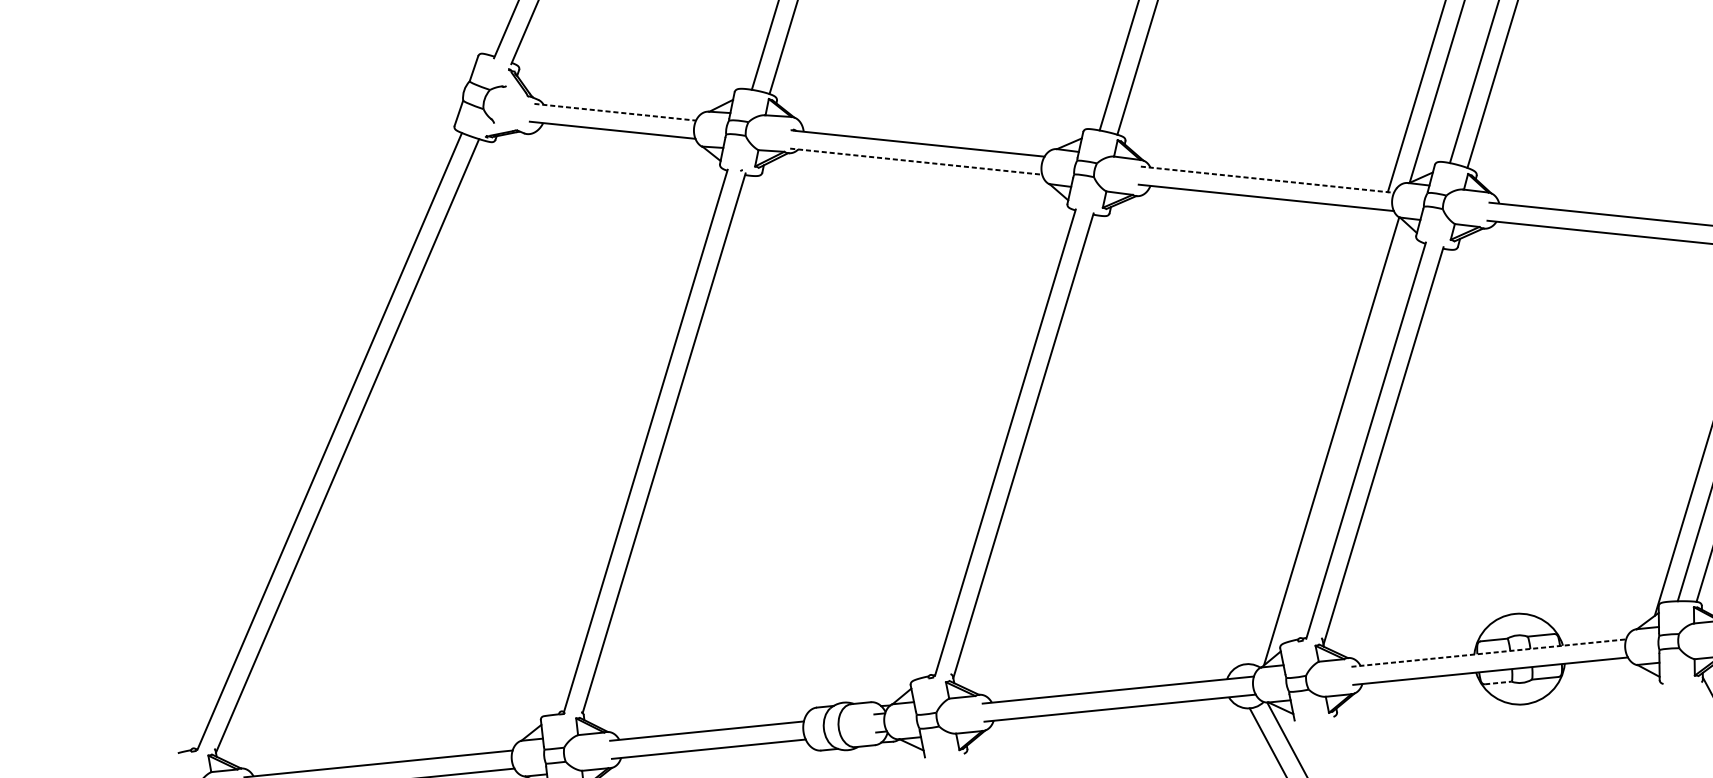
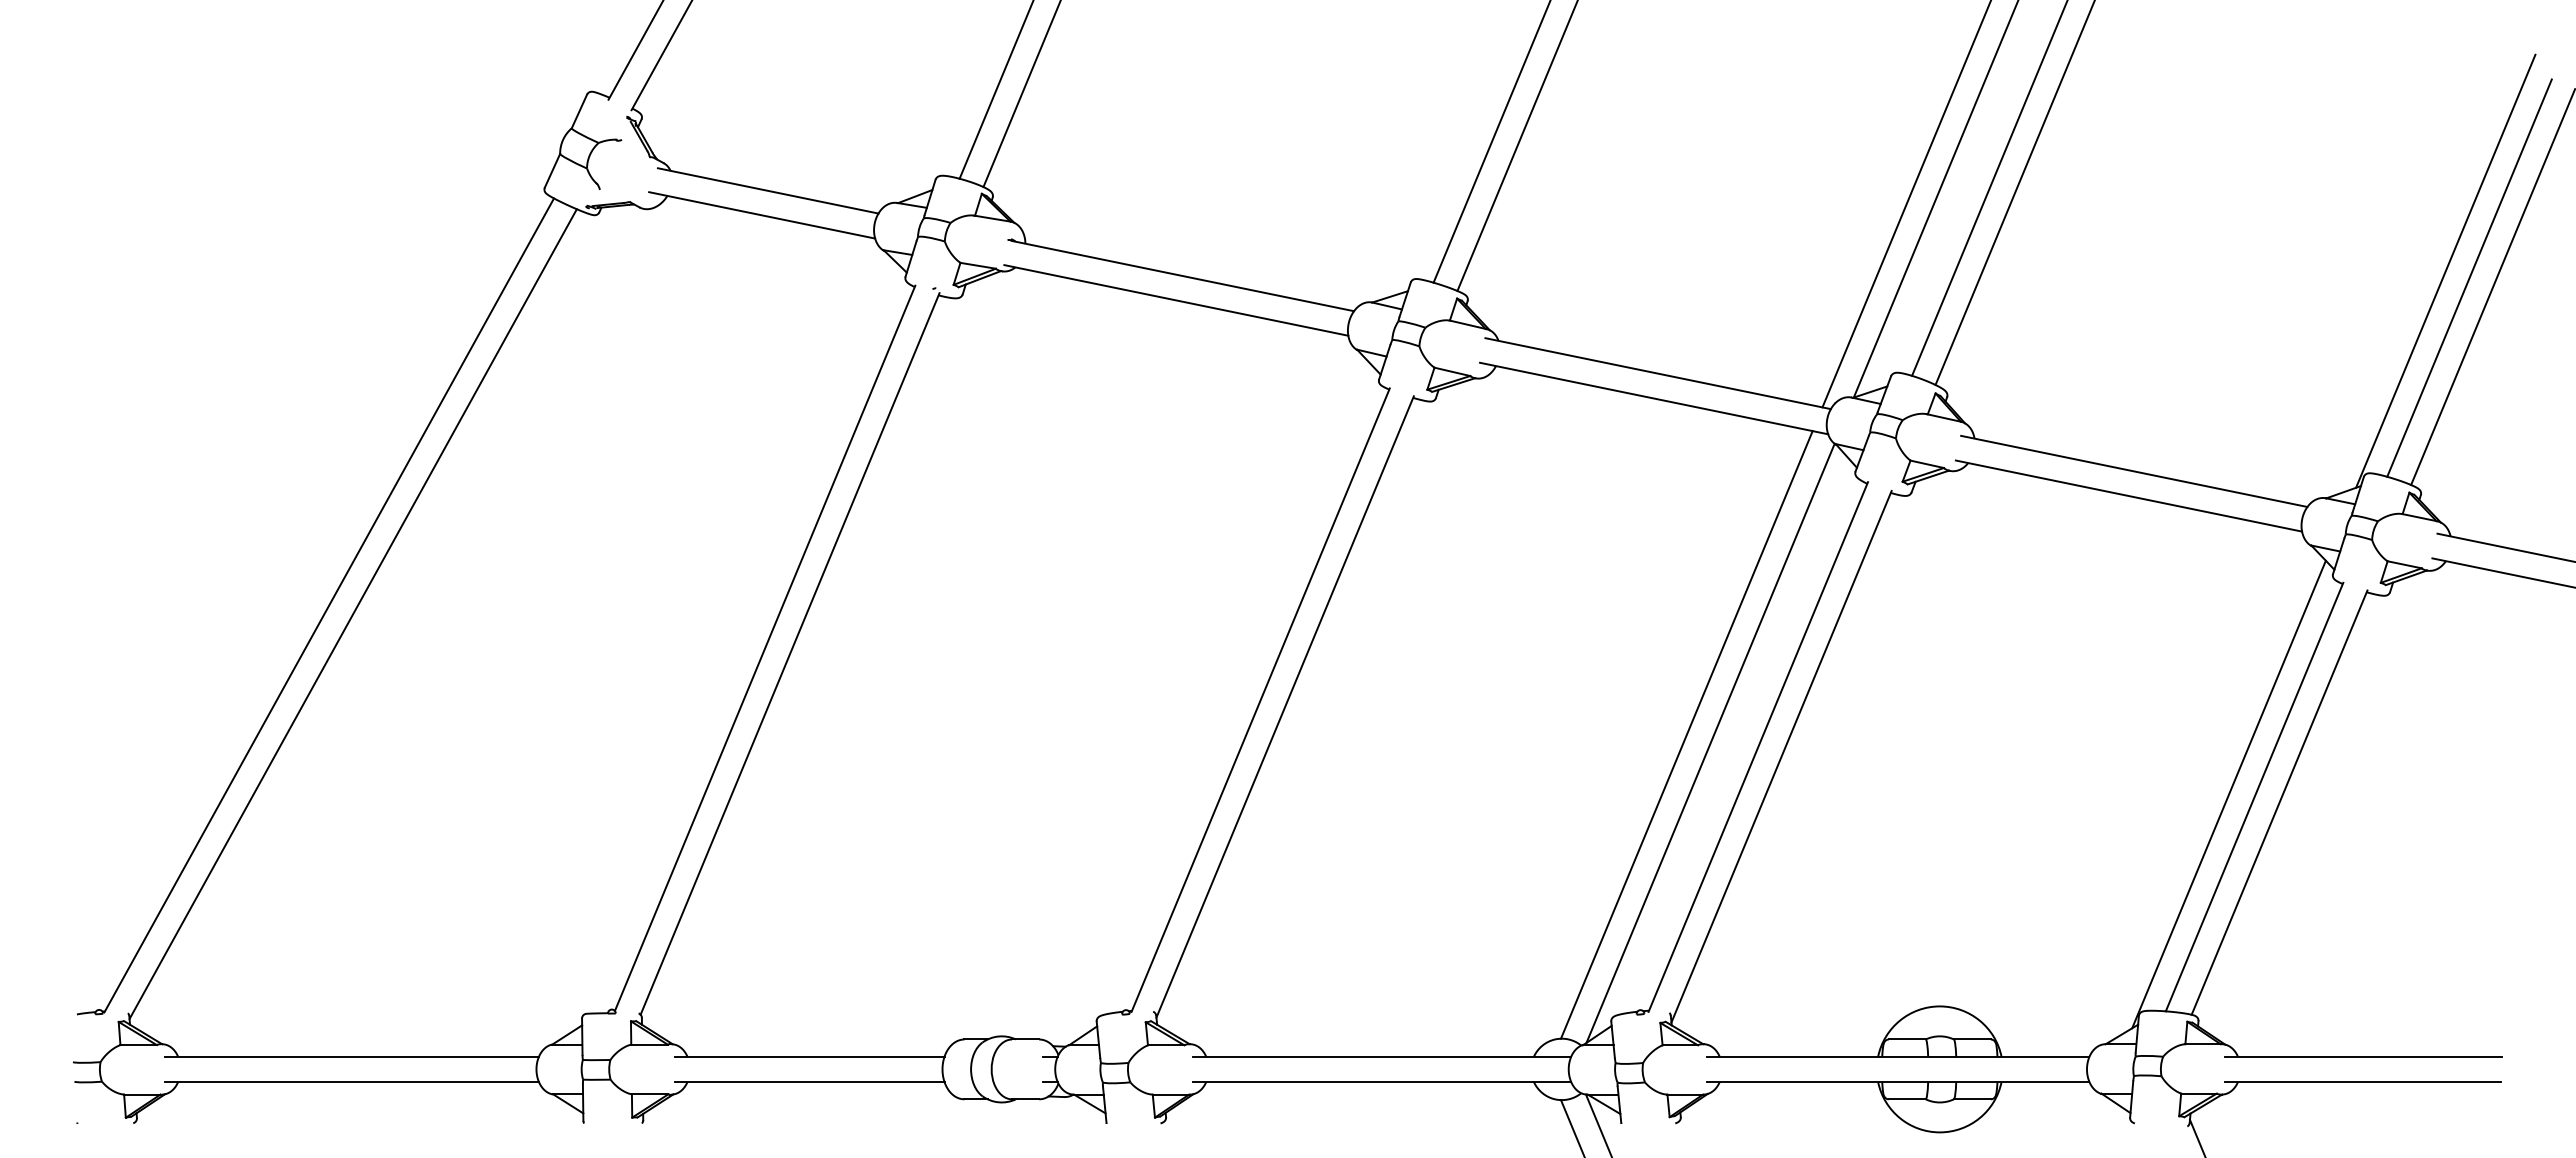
line: (615, 111) -> (768, 190), dashed -> solid
line: (916, 161) -> (1176, 300), dashed -> solid
line: (1267, 179) -> (1658, 373), dashed -> solid
line: (1313, 436) -> (1686, 734), added
line: (1488, 652) -> (1898, 1056), dashed -> solid
line: (1498, 683) -> (1907, 1099), dashed -> solid

